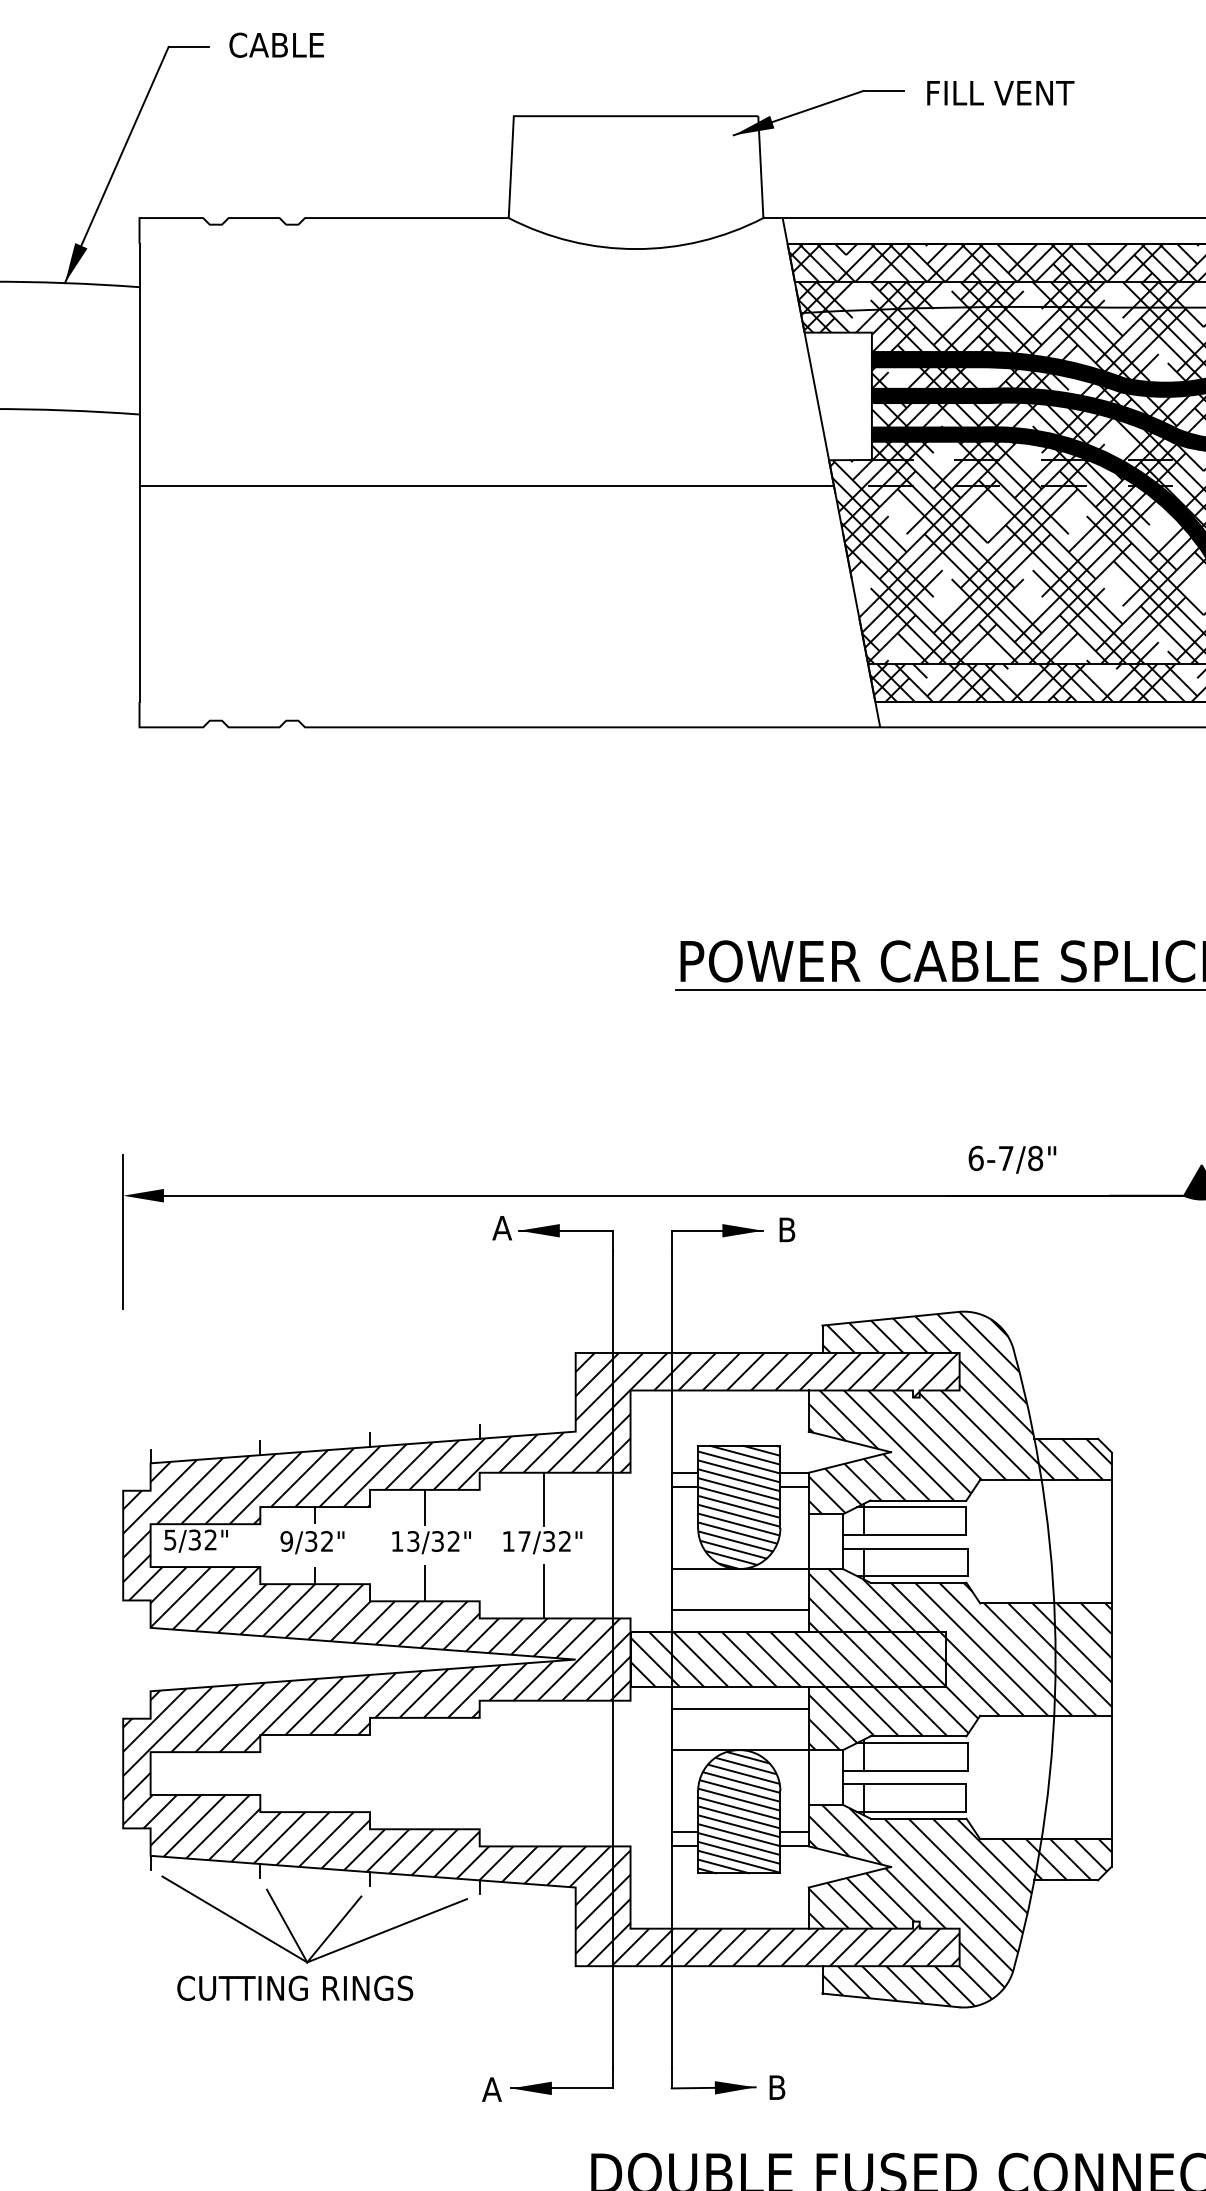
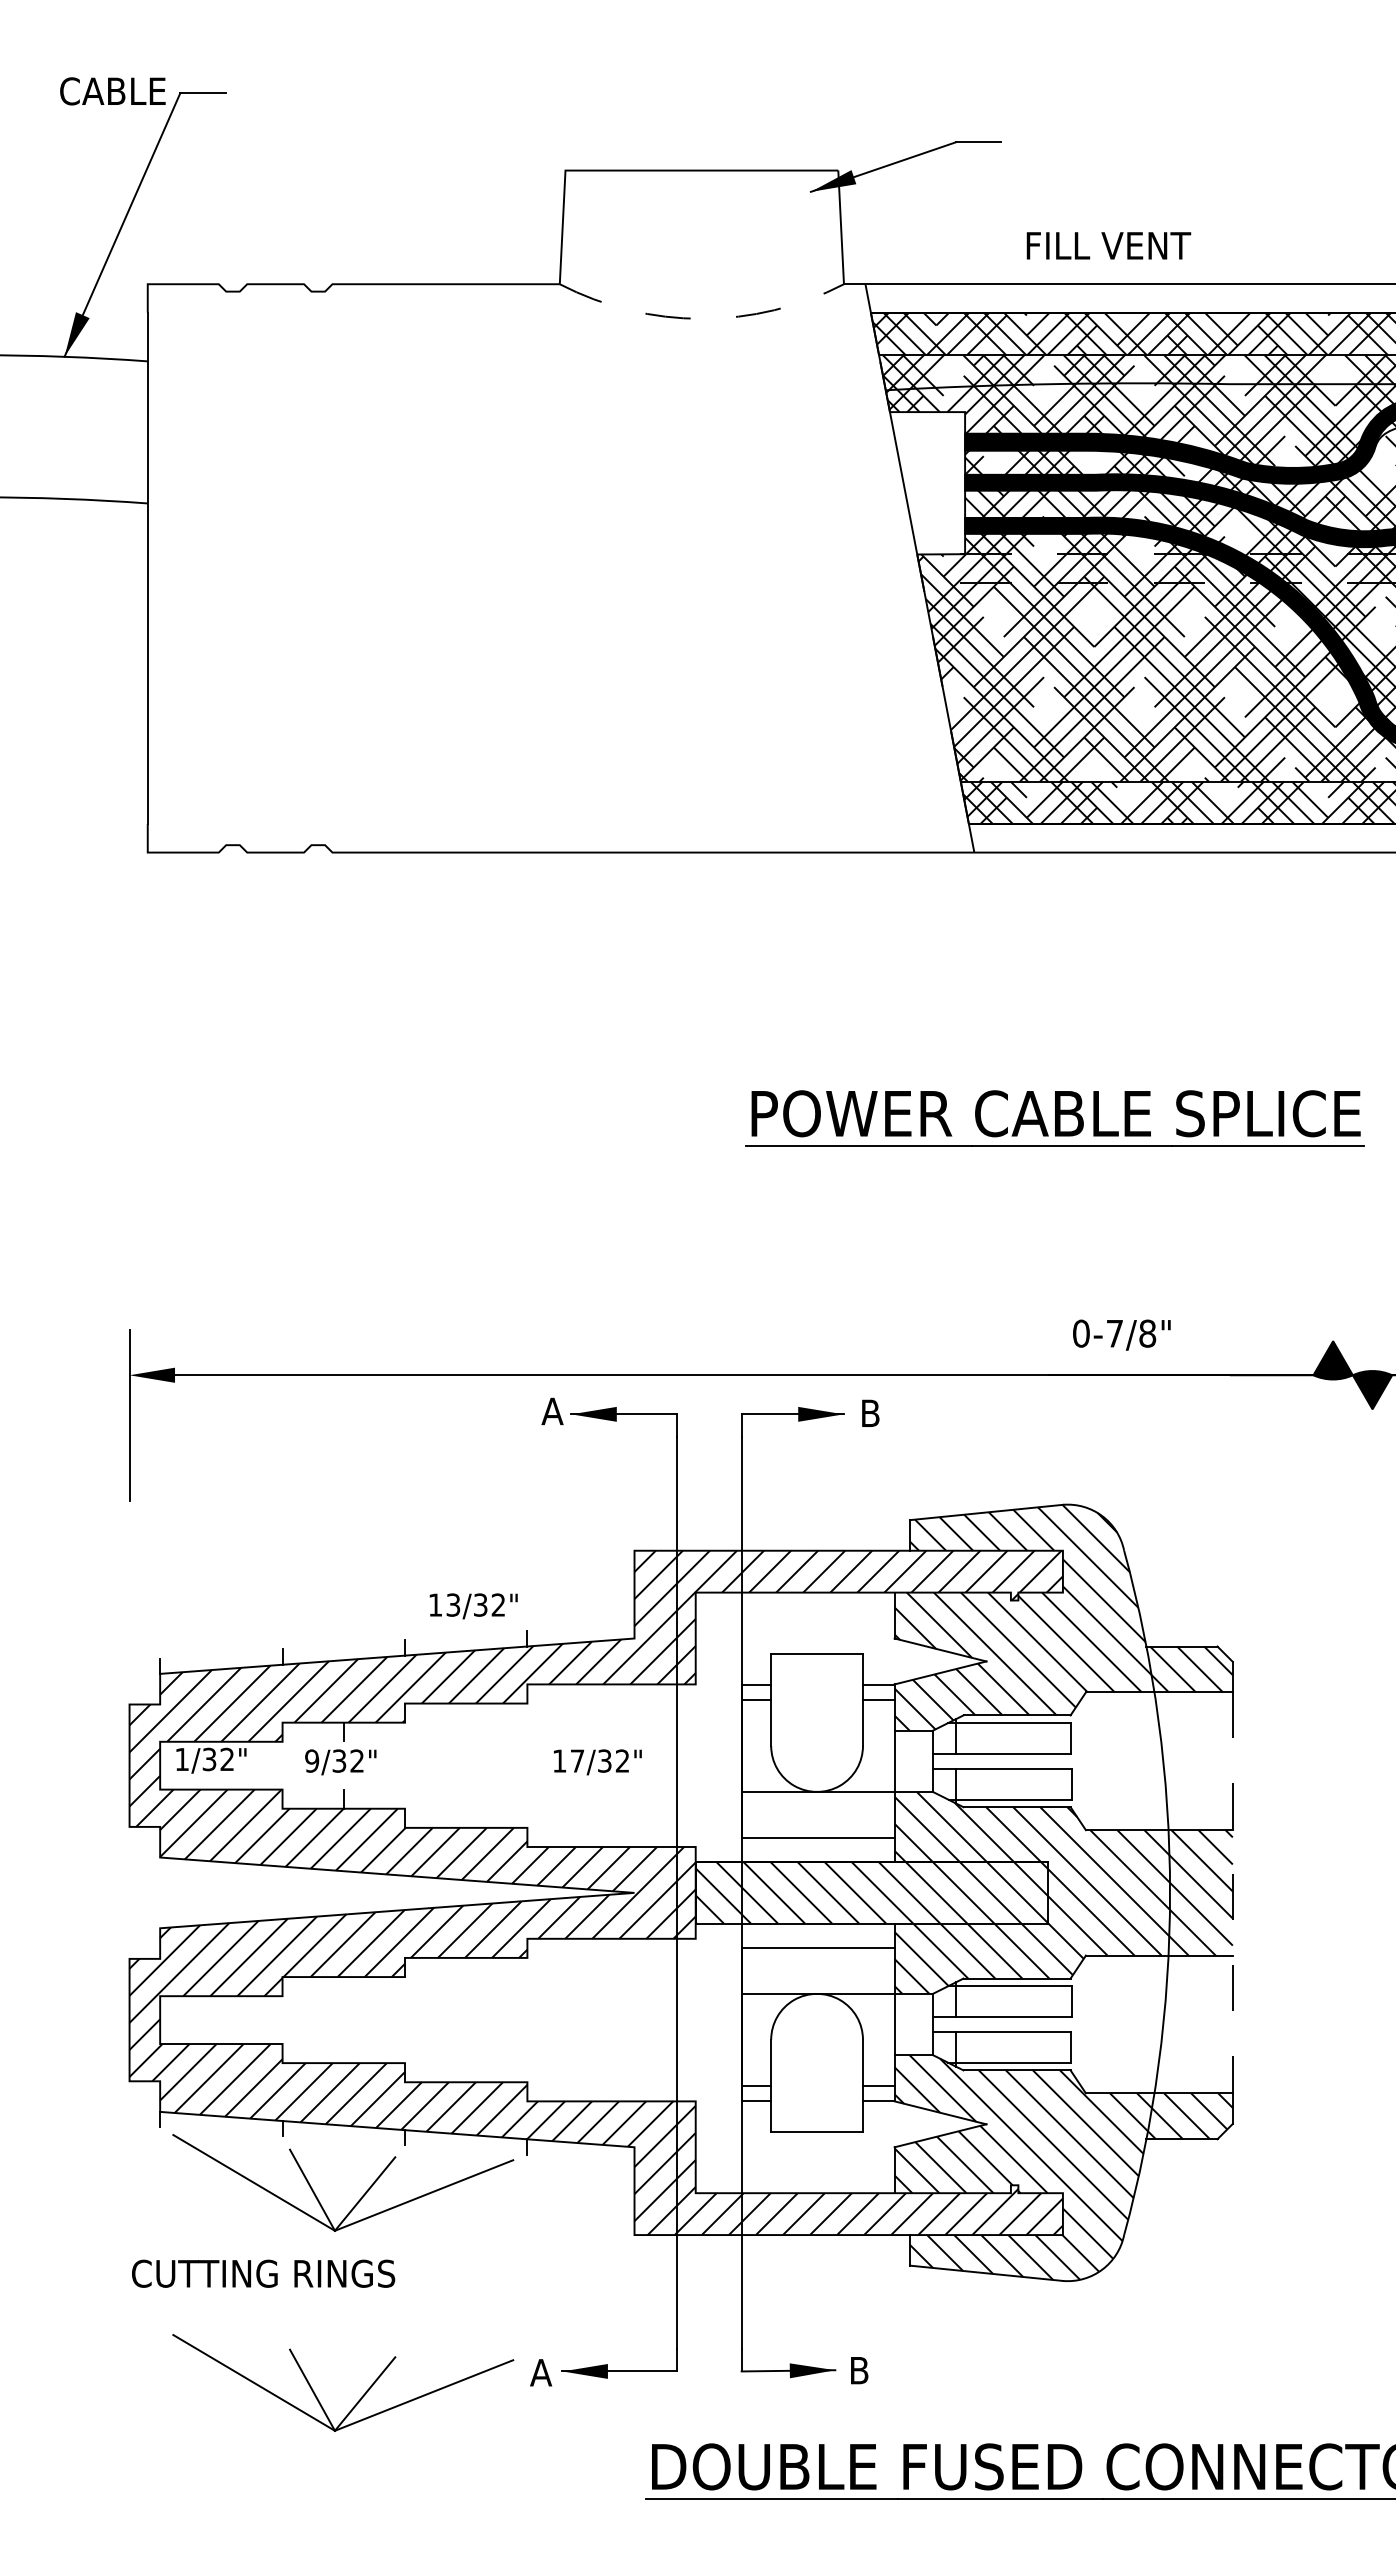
text: (276, 45) -> (112, 91), moved
text: (1000, 92) -> (1108, 245), moved
arc: (635, 248) -> (701, 318), solid -> dashed
line: (486, 485) -> (534, 582), removed
text: (976, 1158) -> (1081, 1333), 6-7/8" -> 0-7/8"
line: (543, 1498) -> (598, 1713), removed
line: (425, 1506) -> (466, 1722), removed
hatch: (738, 1506) -> (816, 1722), removed
text: (169, 1540) -> (181, 1759), 5/32" -> 1/32"
text: (431, 1542) -> (473, 1606), moved
line: (425, 1583) -> (466, 1807), removed
line: (543, 1591) -> (598, 1816), removed
line: (1111, 1660) -> (1232, 1893), solid -> dashed
hatch: (738, 1812) -> (816, 2063), removed
text: (295, 1988) -> (263, 2273), moved
part: (331, 2110) -> (361, 2396), added

